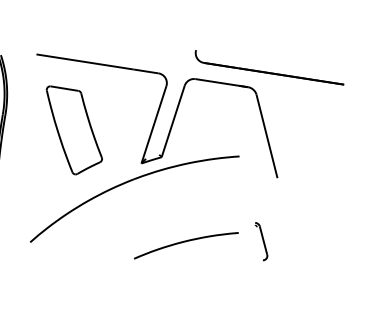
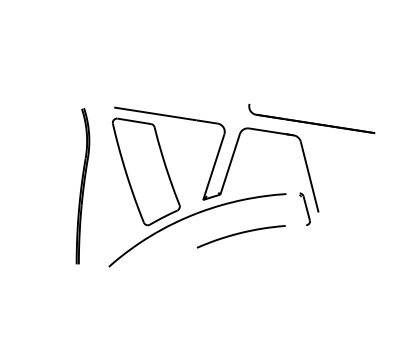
part: (74, 129) -> (146, 171), size x1.43
part: (260, 240) -> (304, 208), moved
curve: (184, 243) -> (239, 234), moved

